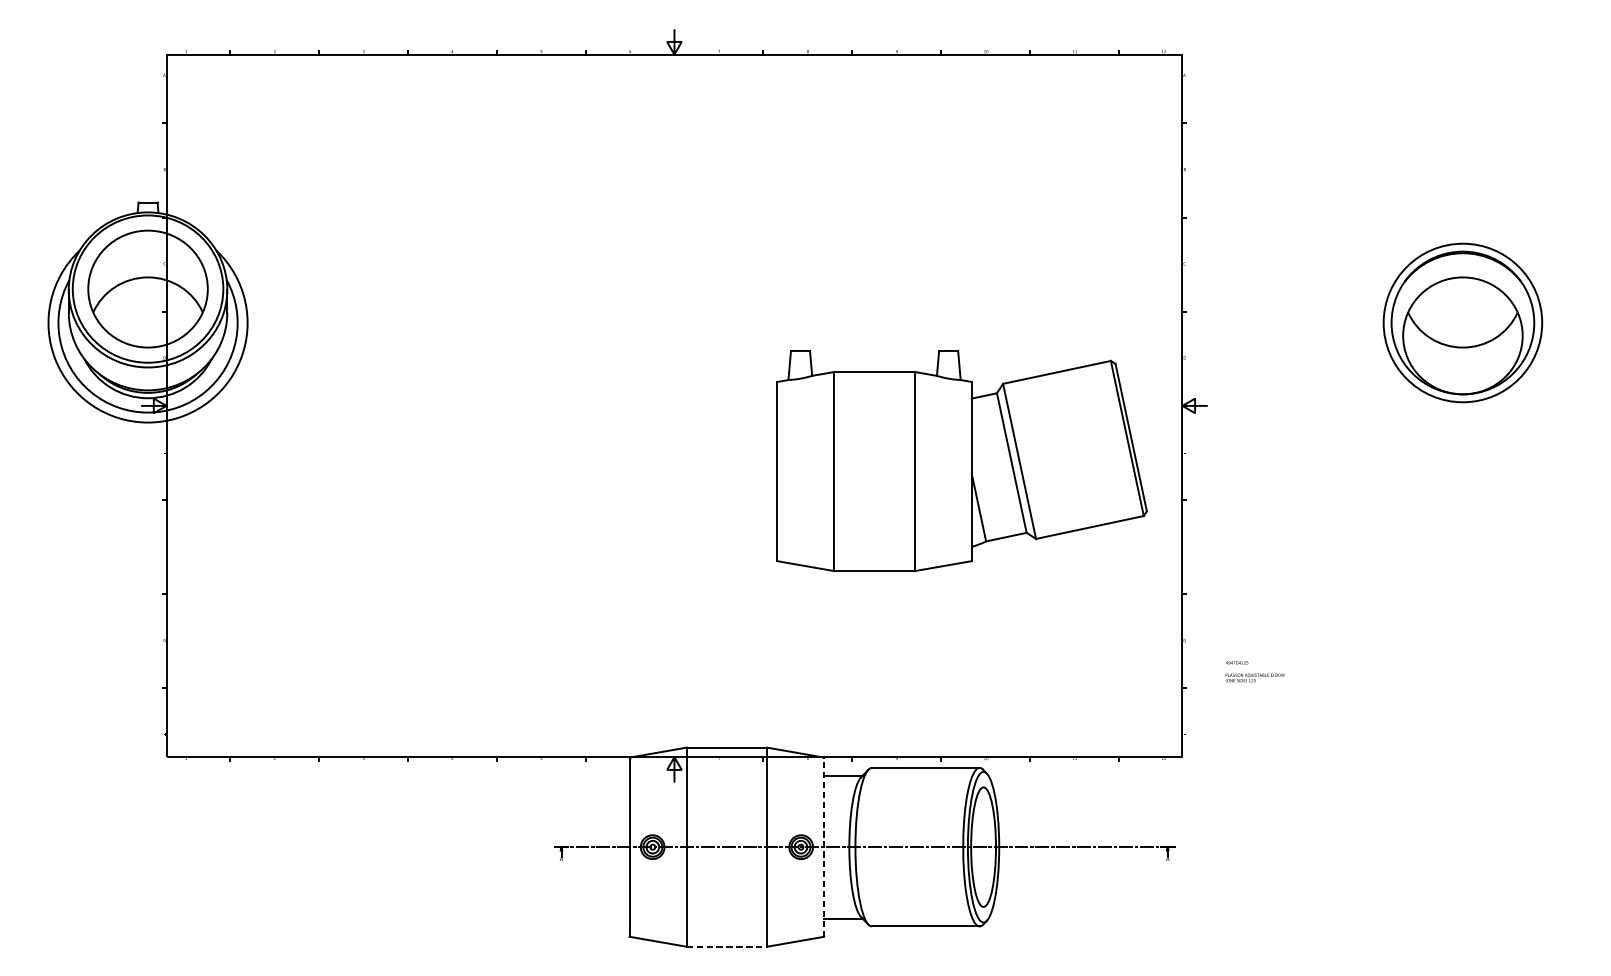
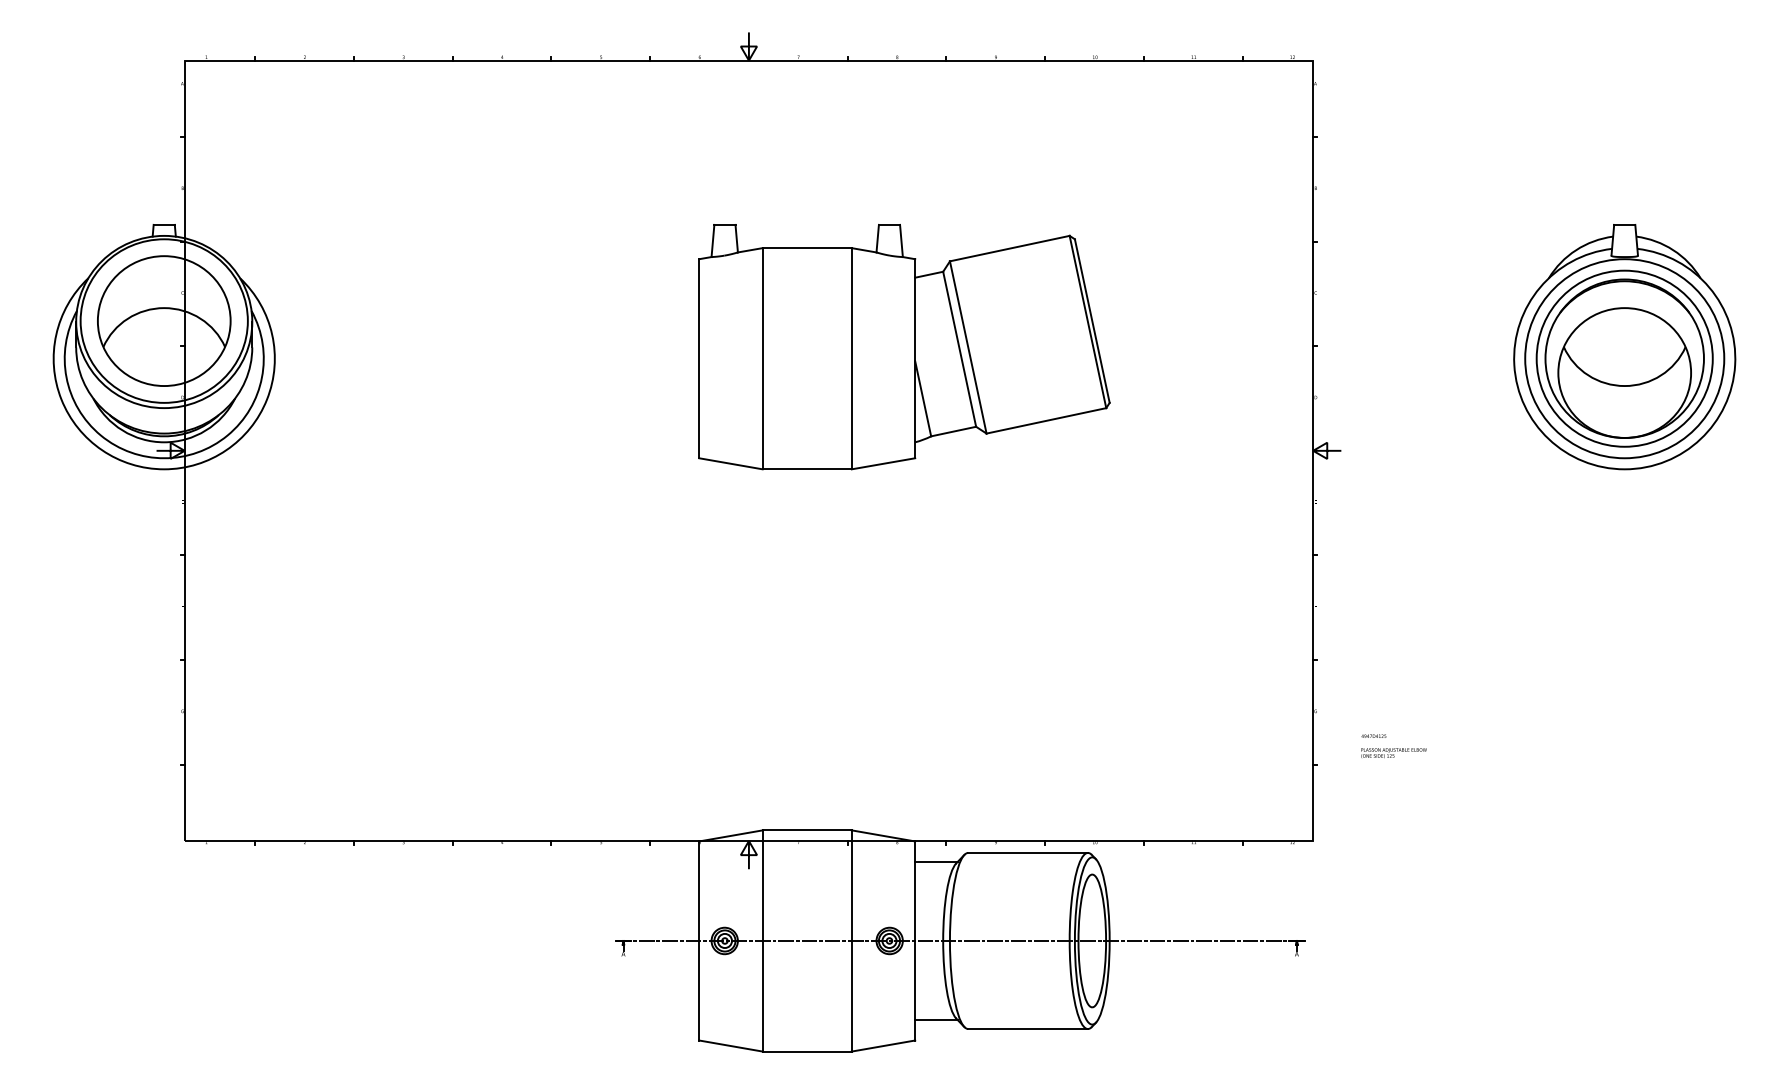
part: (1462, 312) -> (1624, 347), added
part: (962, 461) -> (904, 347), moved
line: (824, 846) -> (915, 940), dashed -> solid
line: (727, 946) -> (807, 1051), dashed -> solid

